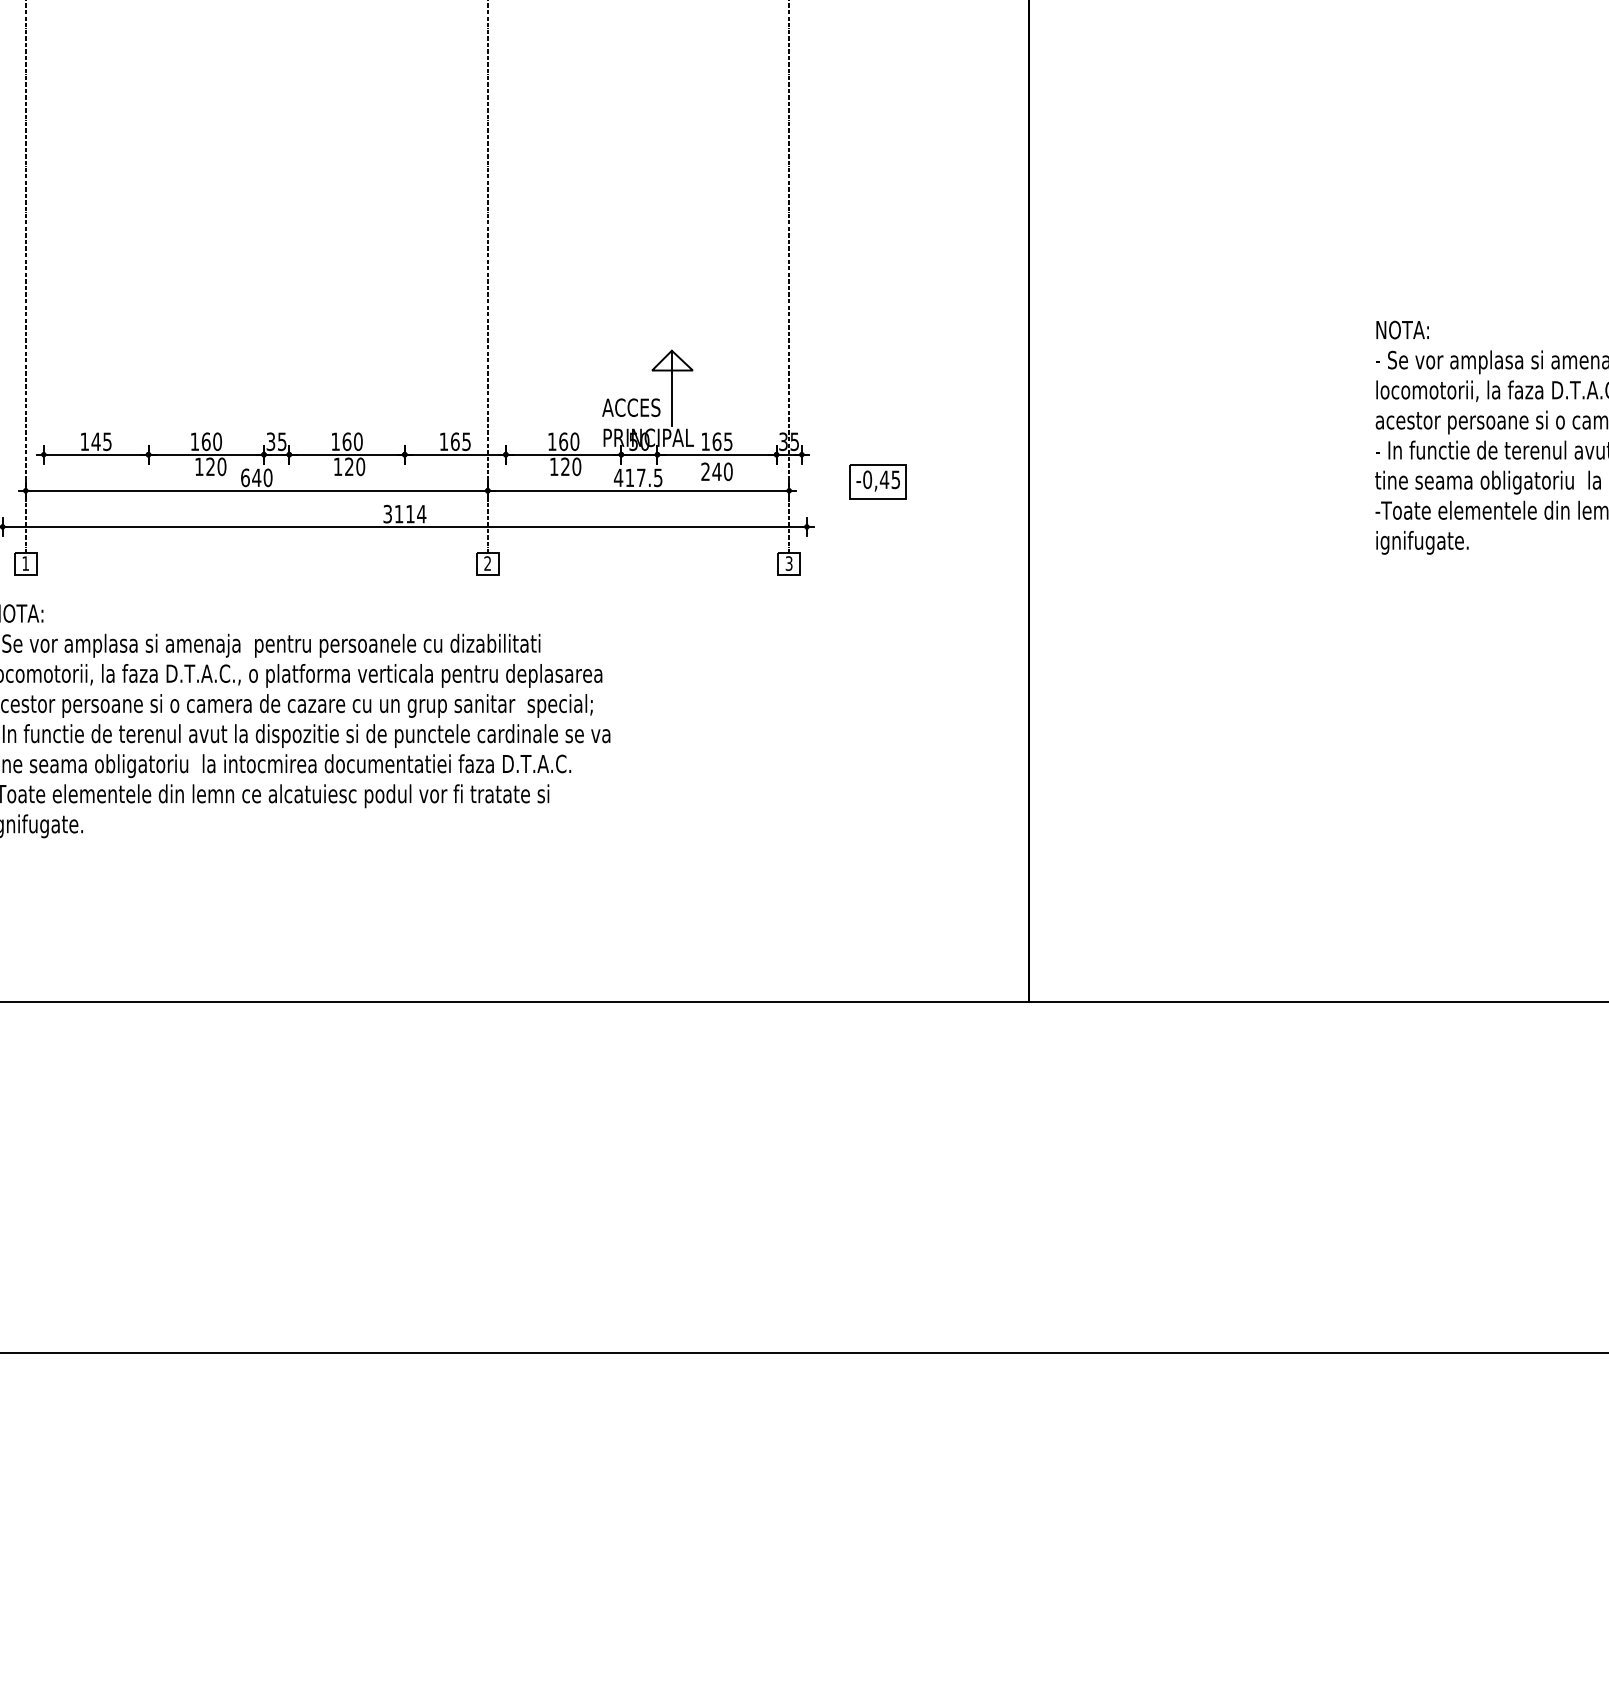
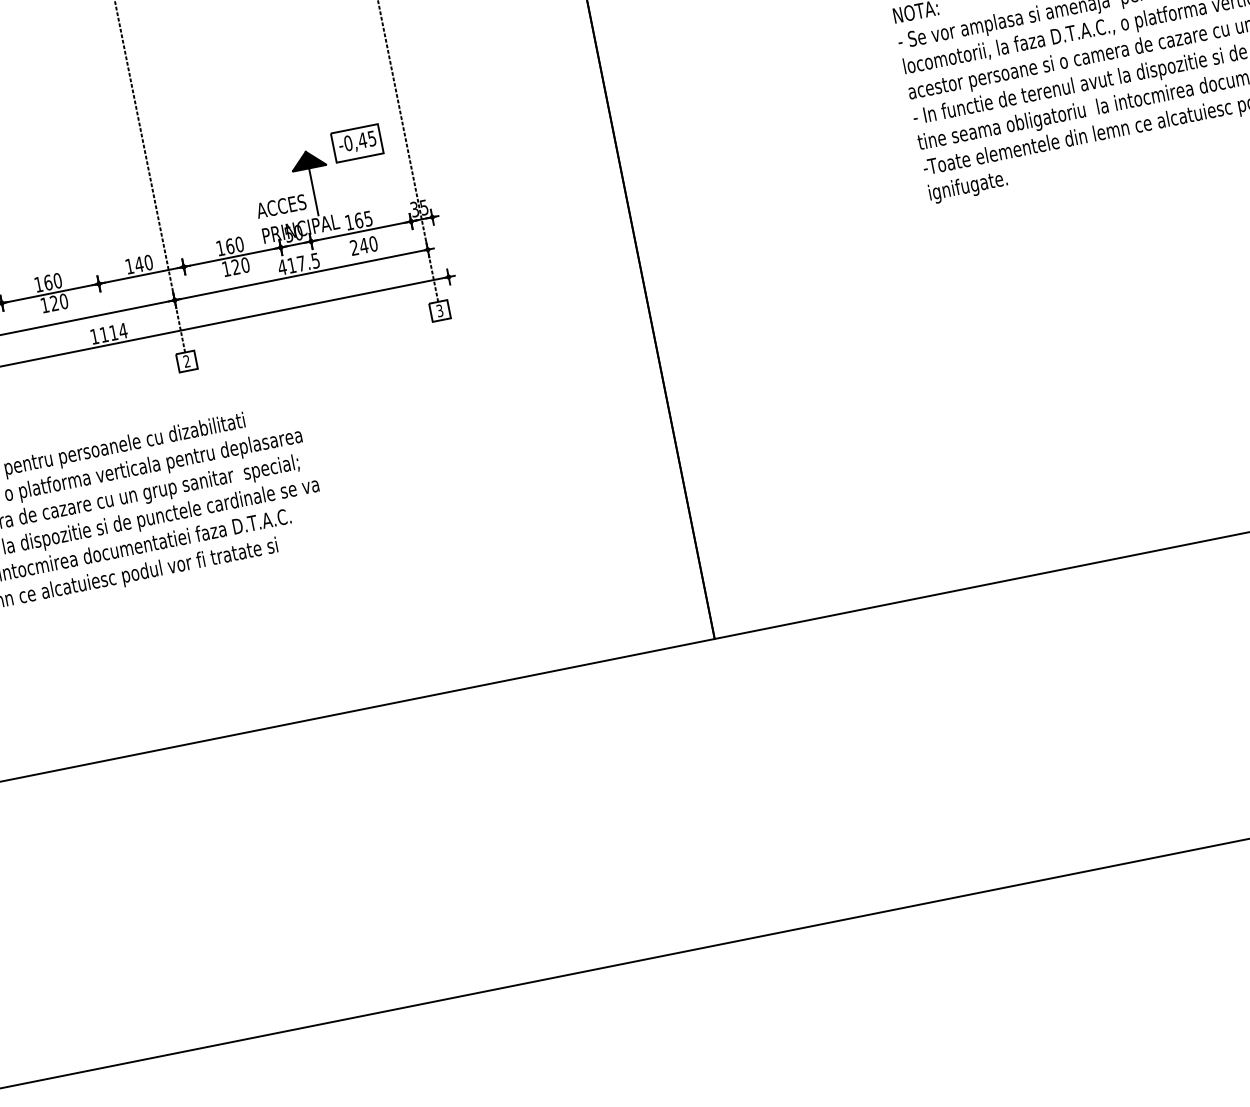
fill: (672, 360) -> (307, 159), added
text: (460, 441) -> (143, 263), 165 -> 140
part: (877, 481) -> (356, 143), moved
text: (387, 513) -> (94, 336), 3114 -> 1114

